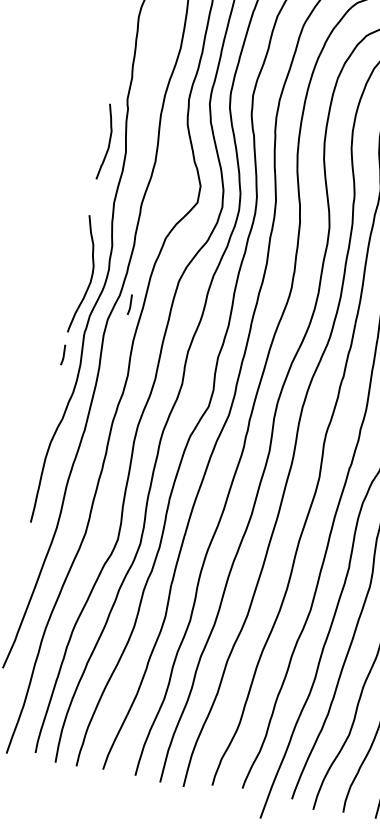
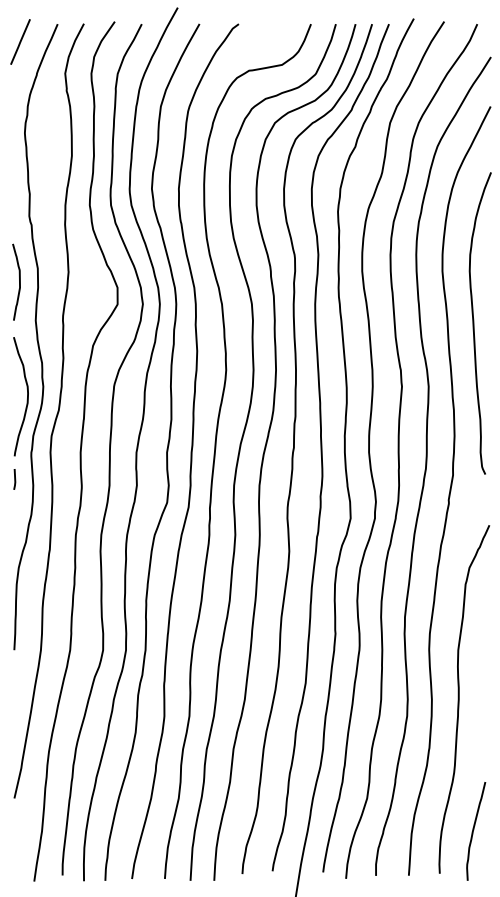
curve: (109, 141) -> (19, 281), moved
line: (129, 304) -> (70, 417), removed

